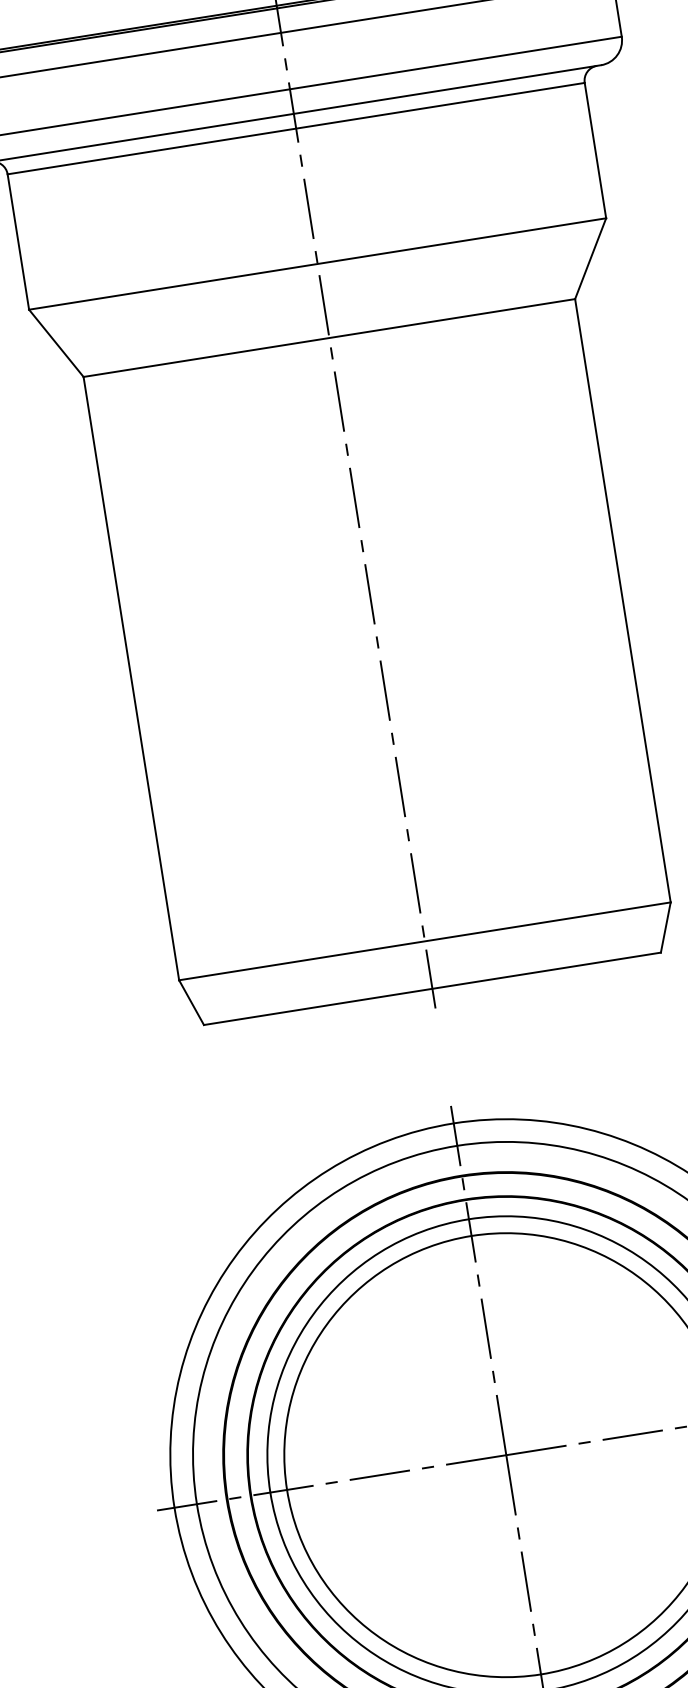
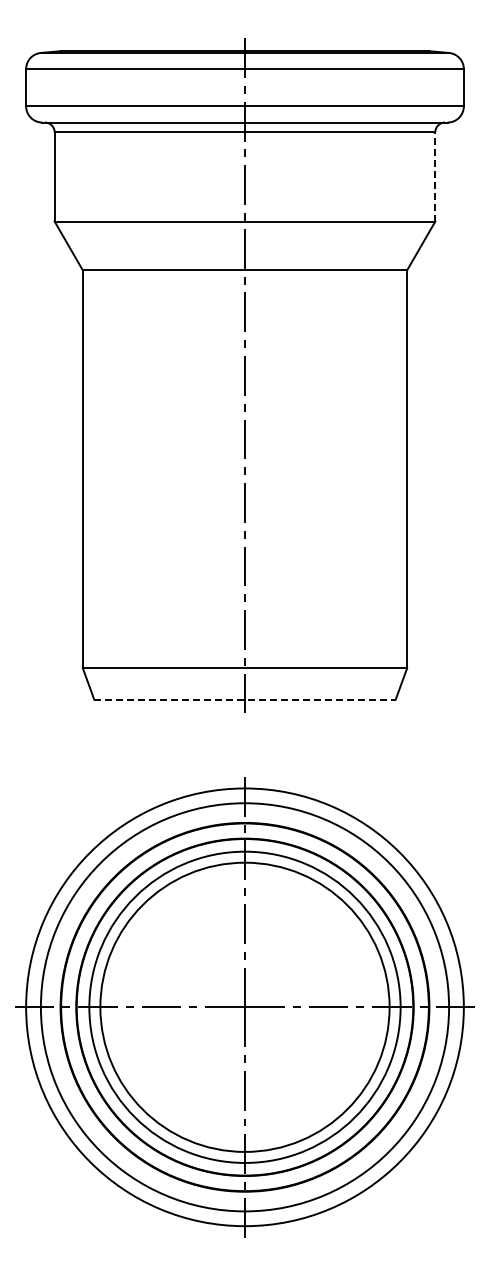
line: (595, 149) -> (435, 176), solid -> dashed
line: (433, 988) -> (245, 699), solid -> dashed

